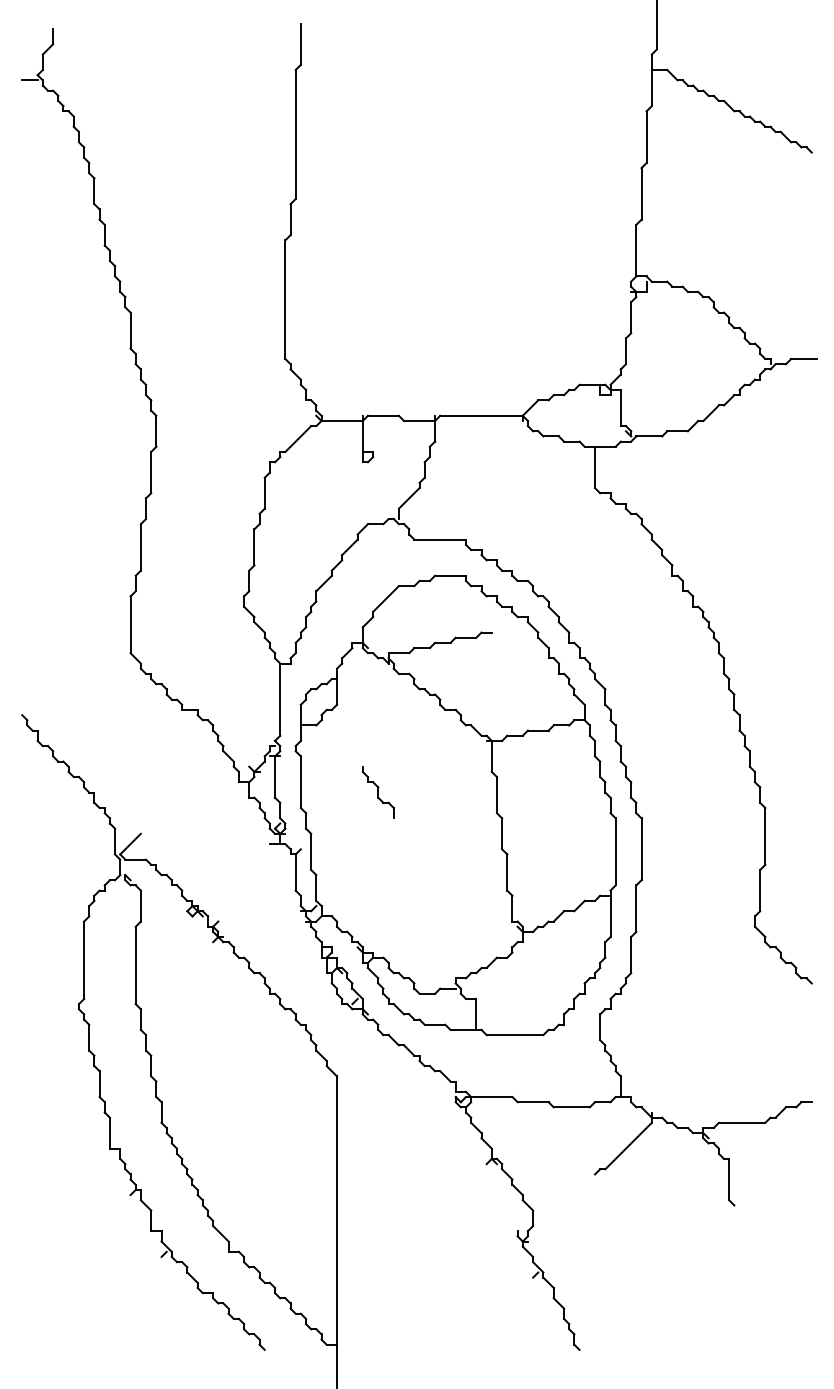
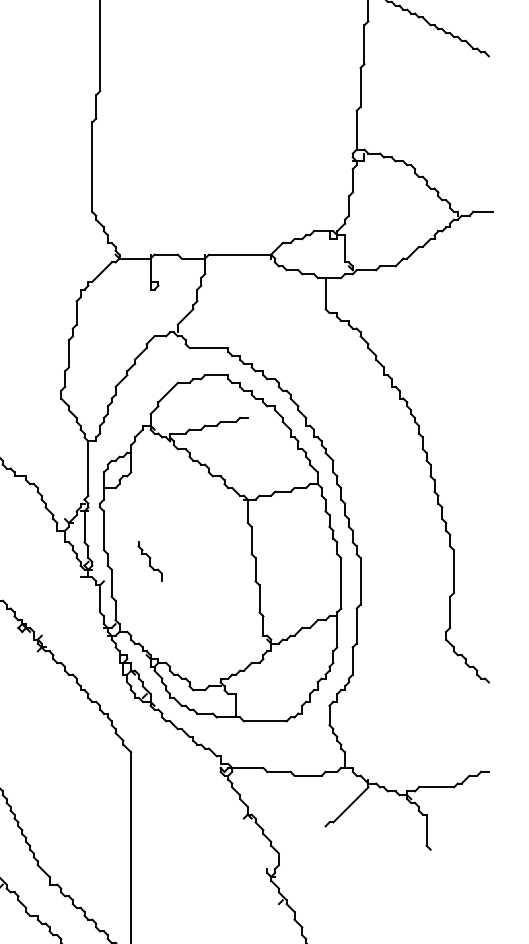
part: (377, 792) -> (149, 561), moved

